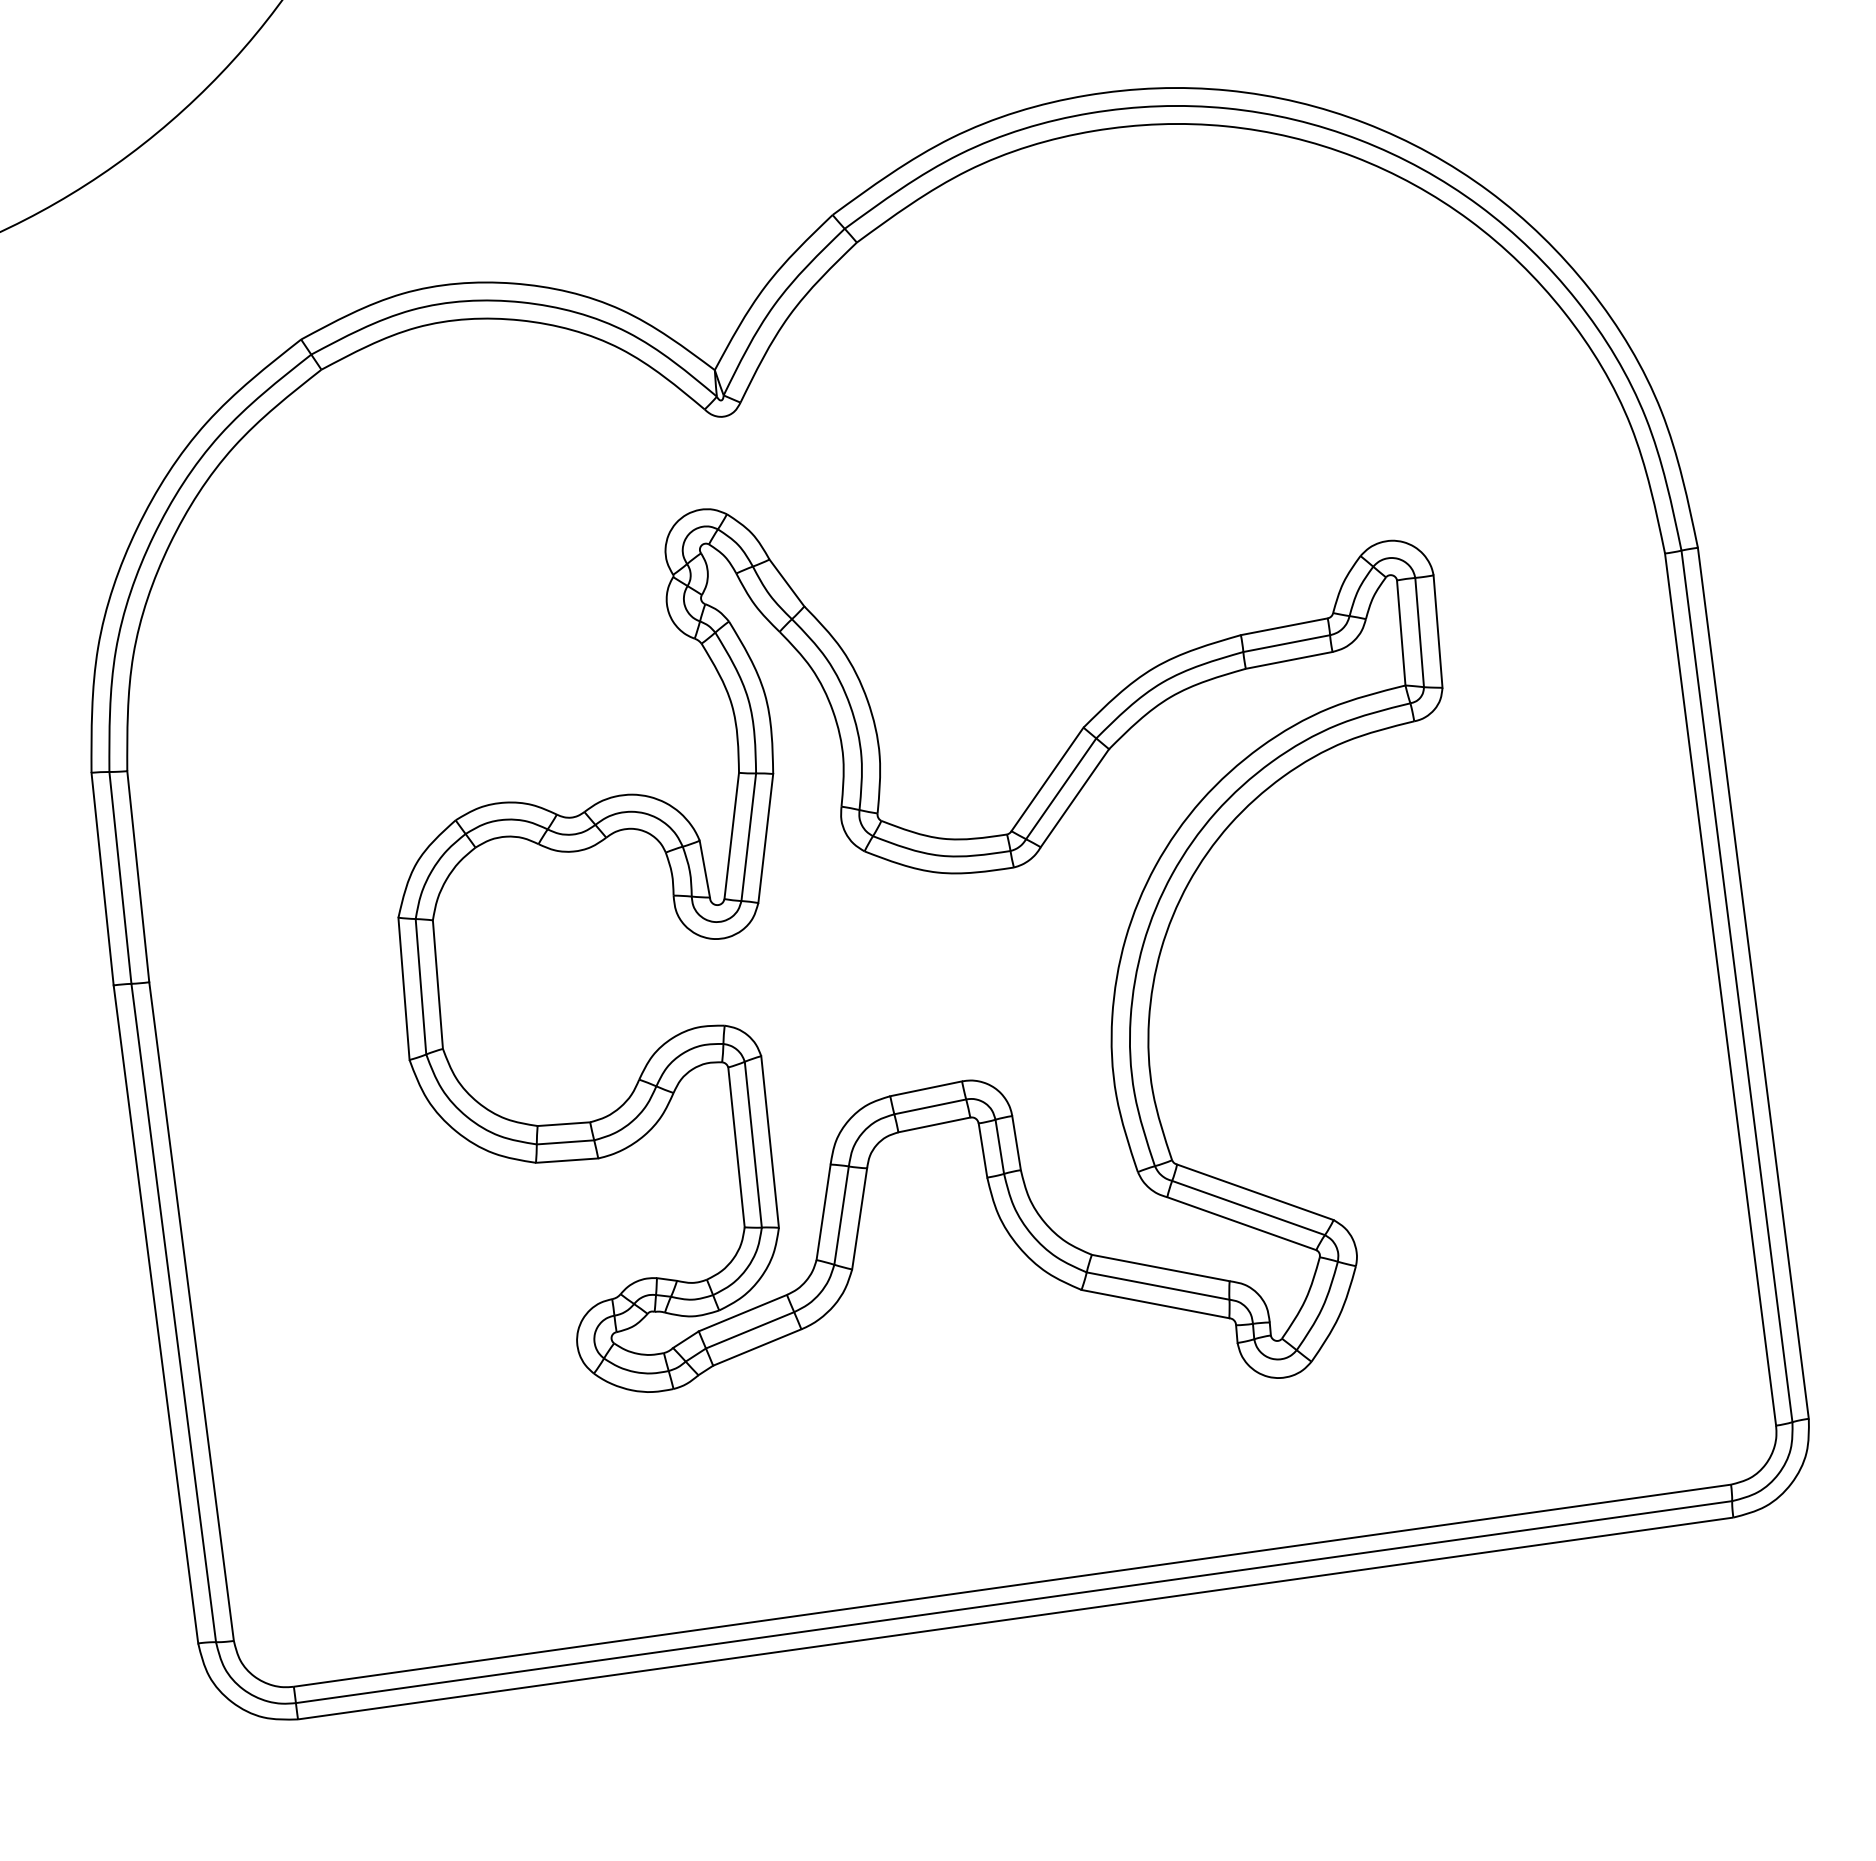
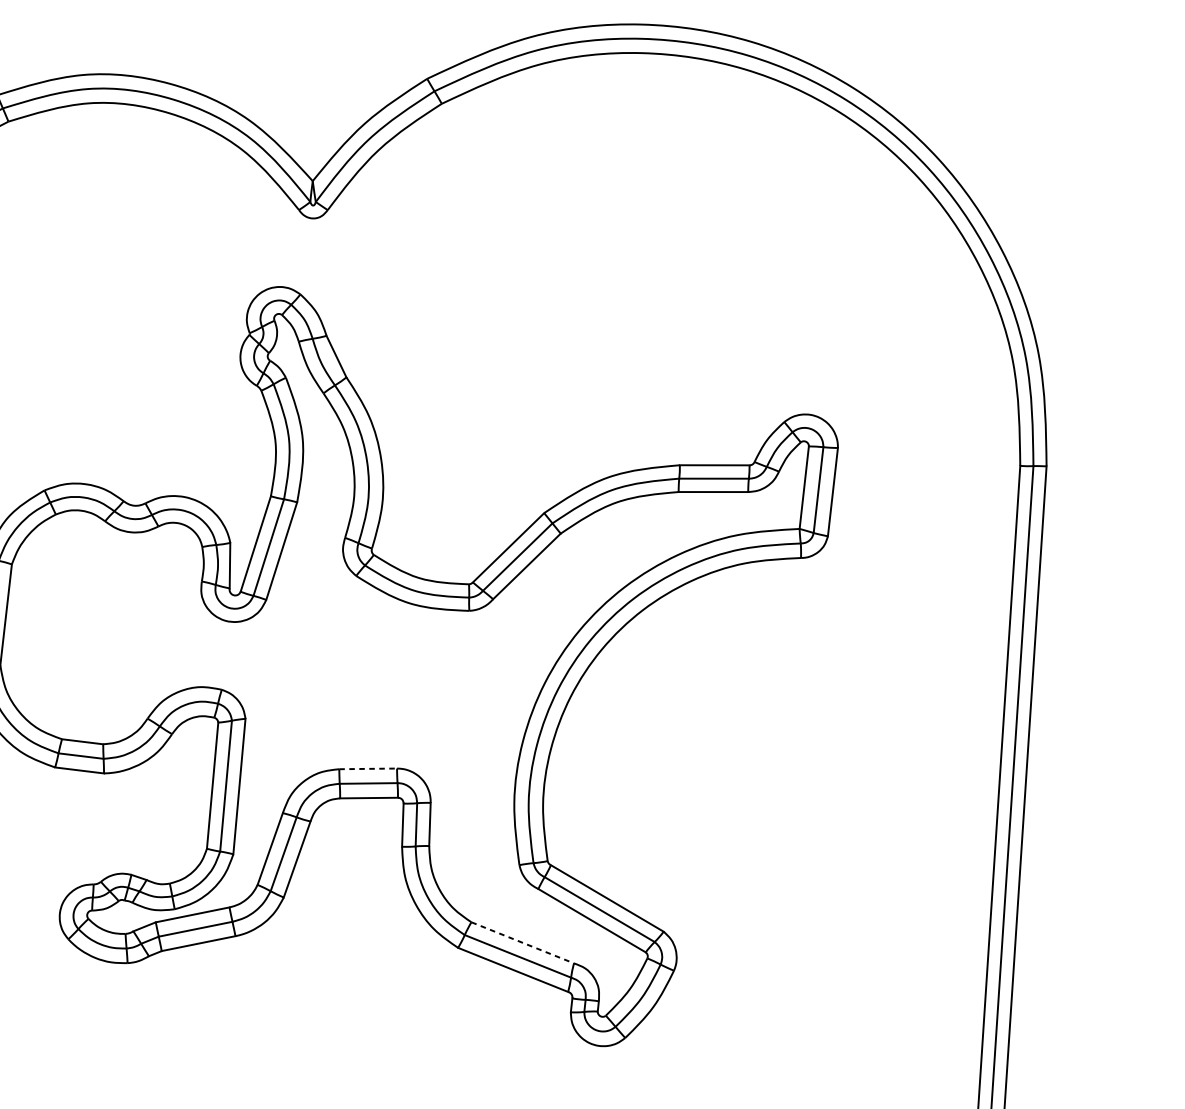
line: (926, 1088) -> (368, 768), solid -> dashed
line: (1161, 1268) -> (523, 943), solid -> dashed

